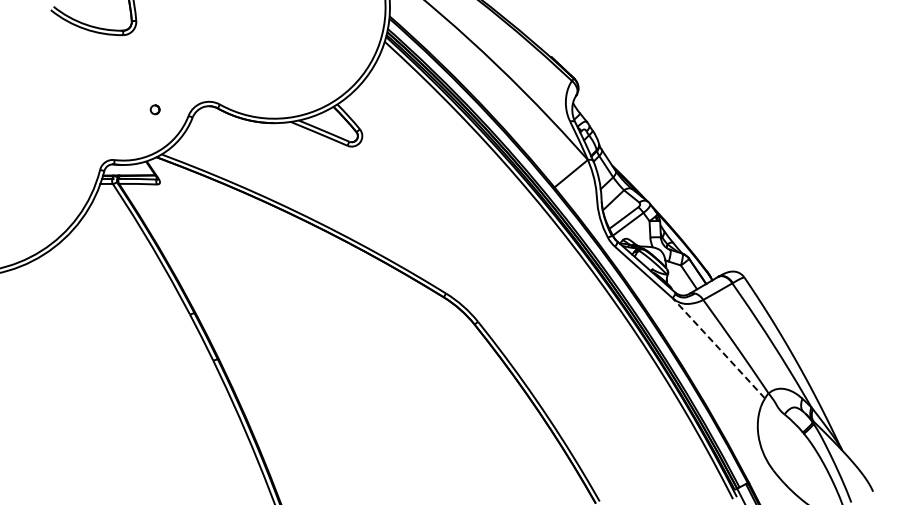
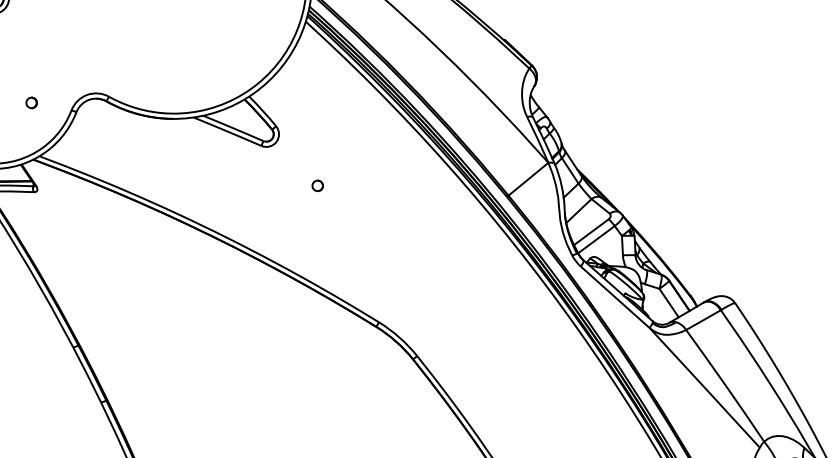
part: (394, 178) -> (317, 184), added
line: (718, 348) -> (704, 387), dashed -> solid

